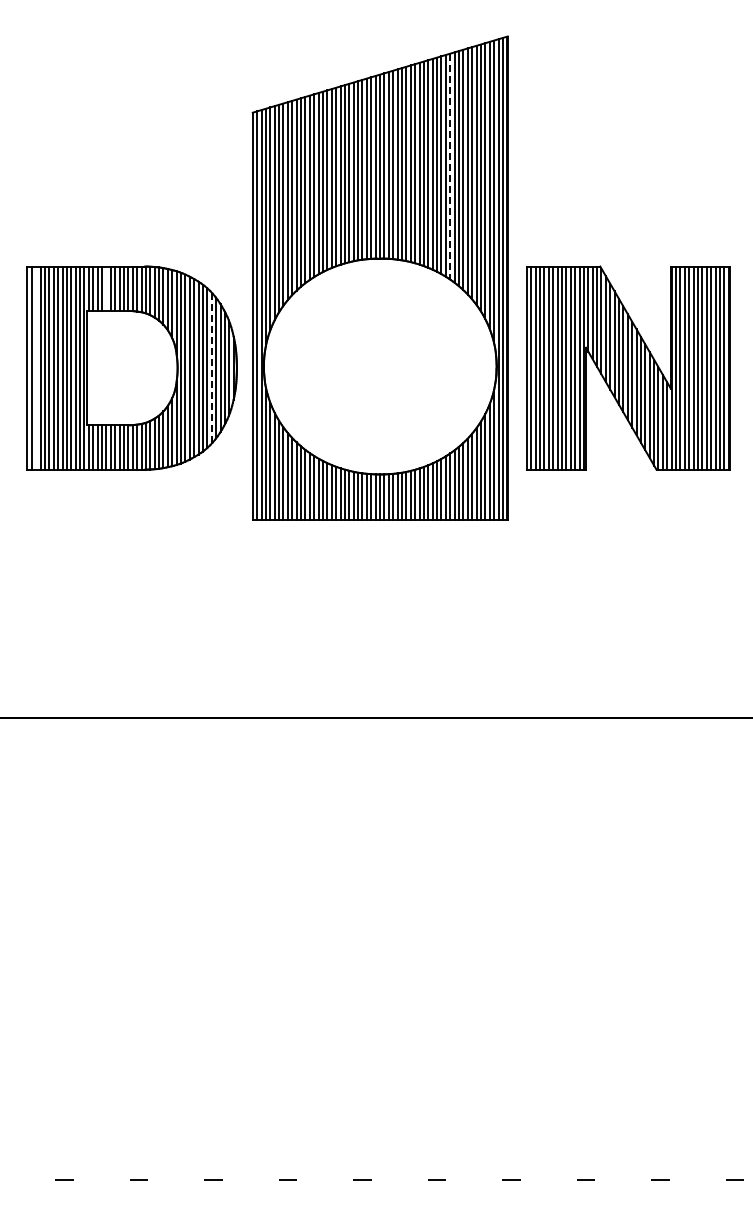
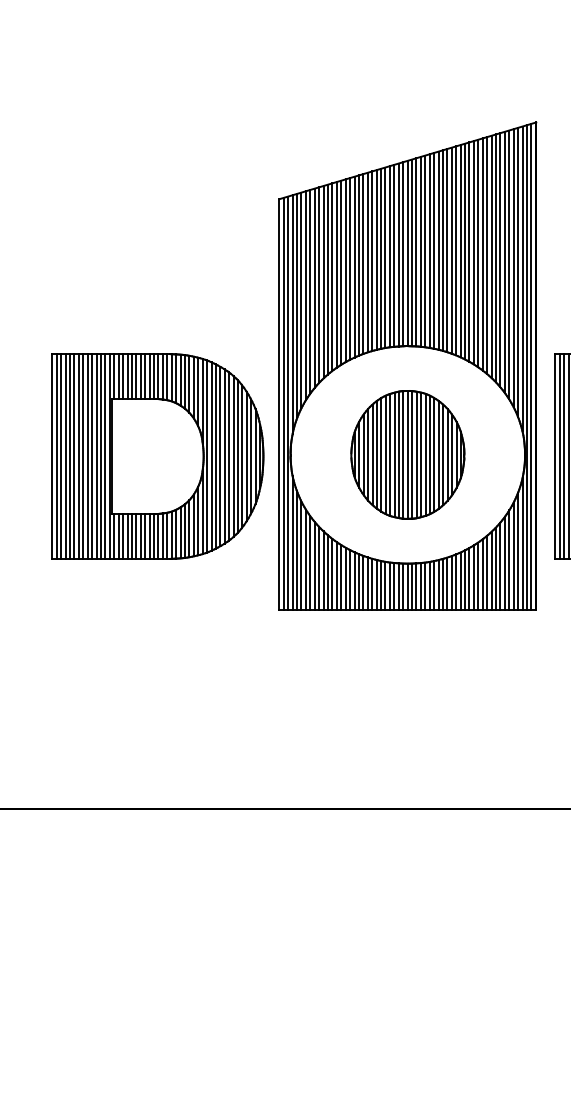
line: (450, 166) -> (478, 253), dashed -> solid
line: (106, 288) -> (132, 376), added
part: (380, 366) -> (408, 454), added
line: (36, 367) -> (61, 455), added
line: (211, 368) -> (237, 456), dashed -> solid

